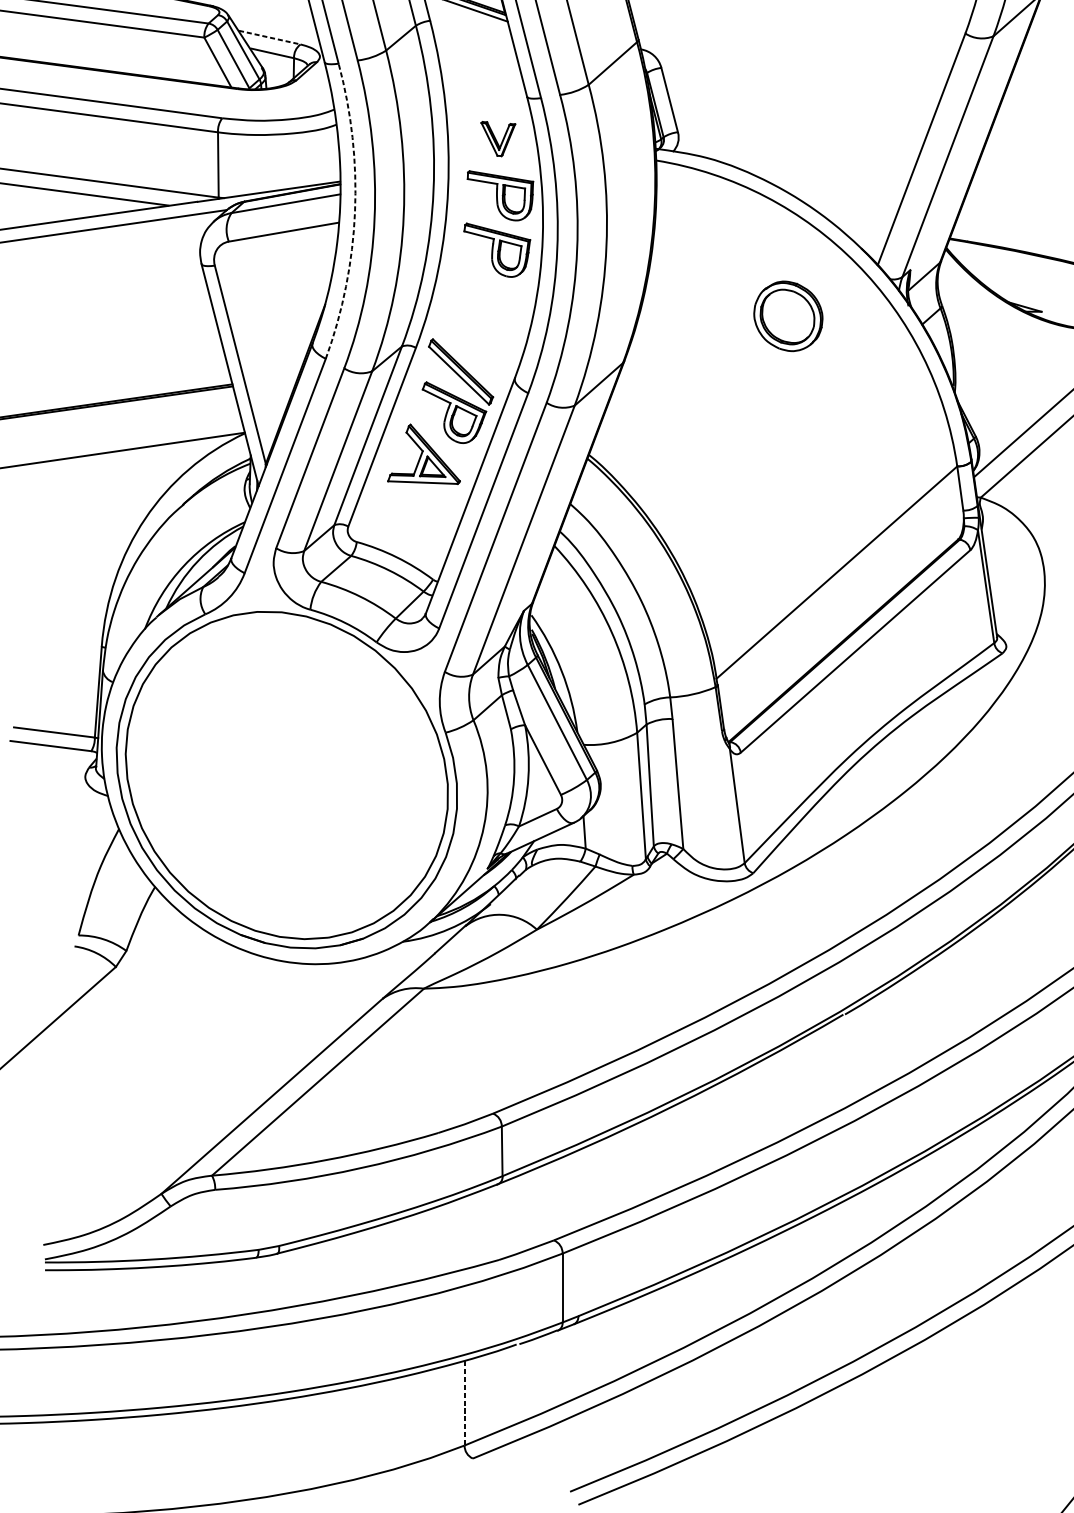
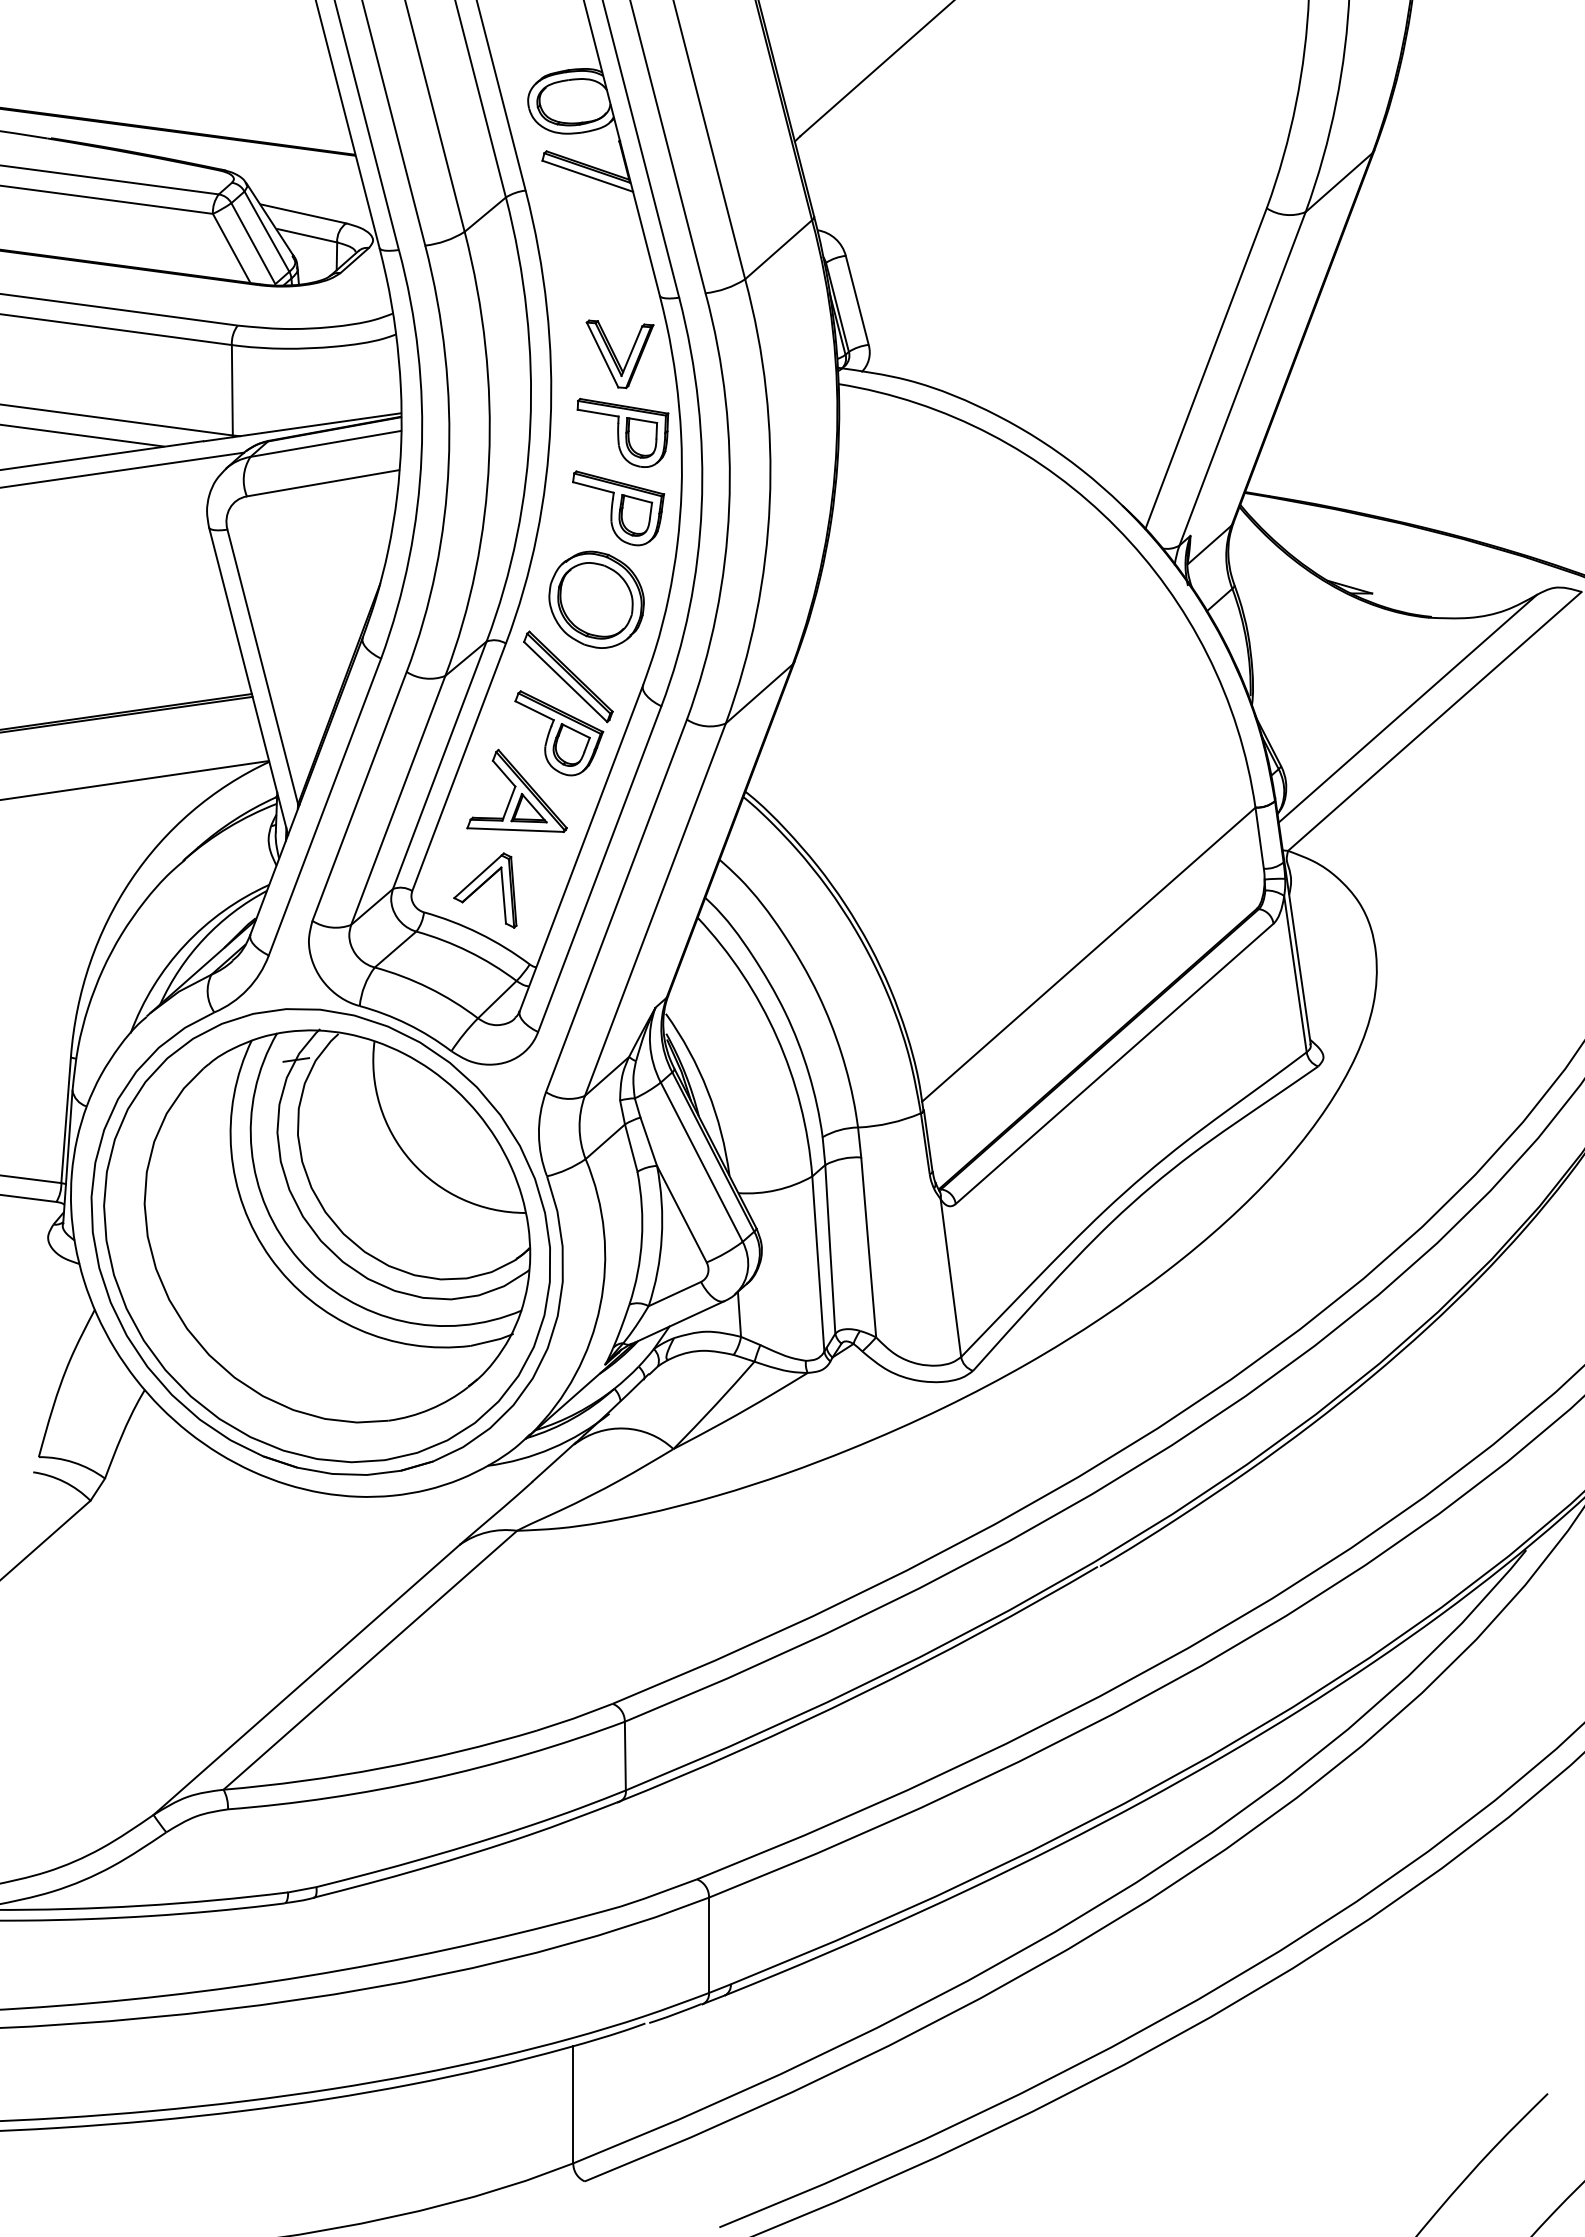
line: (269, 37) -> (303, 213), dashed -> solid
part: (497, 139) -> (619, 354), size x1.43
arc: (354, 212) -> (421, 455), dashed -> solid
part: (788, 316) -> (596, 599), moved
part: (401, 526) -> (485, 890), added
part: (294, 768) -> (337, 1225), added
line: (464, 1403) -> (573, 2104), dashed -> solid

